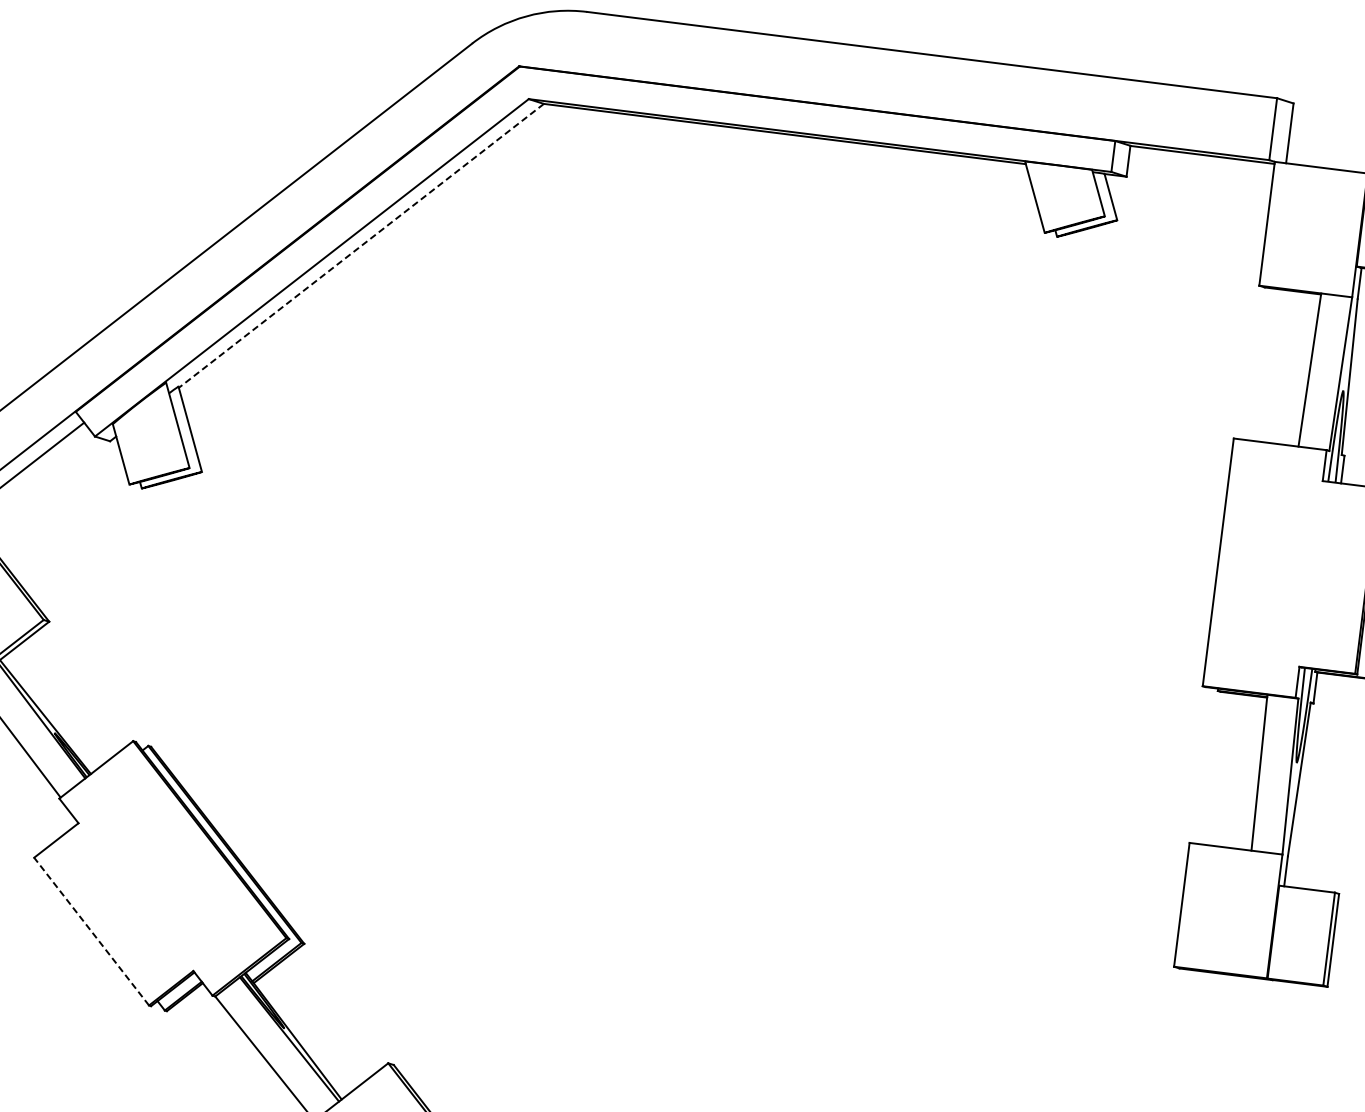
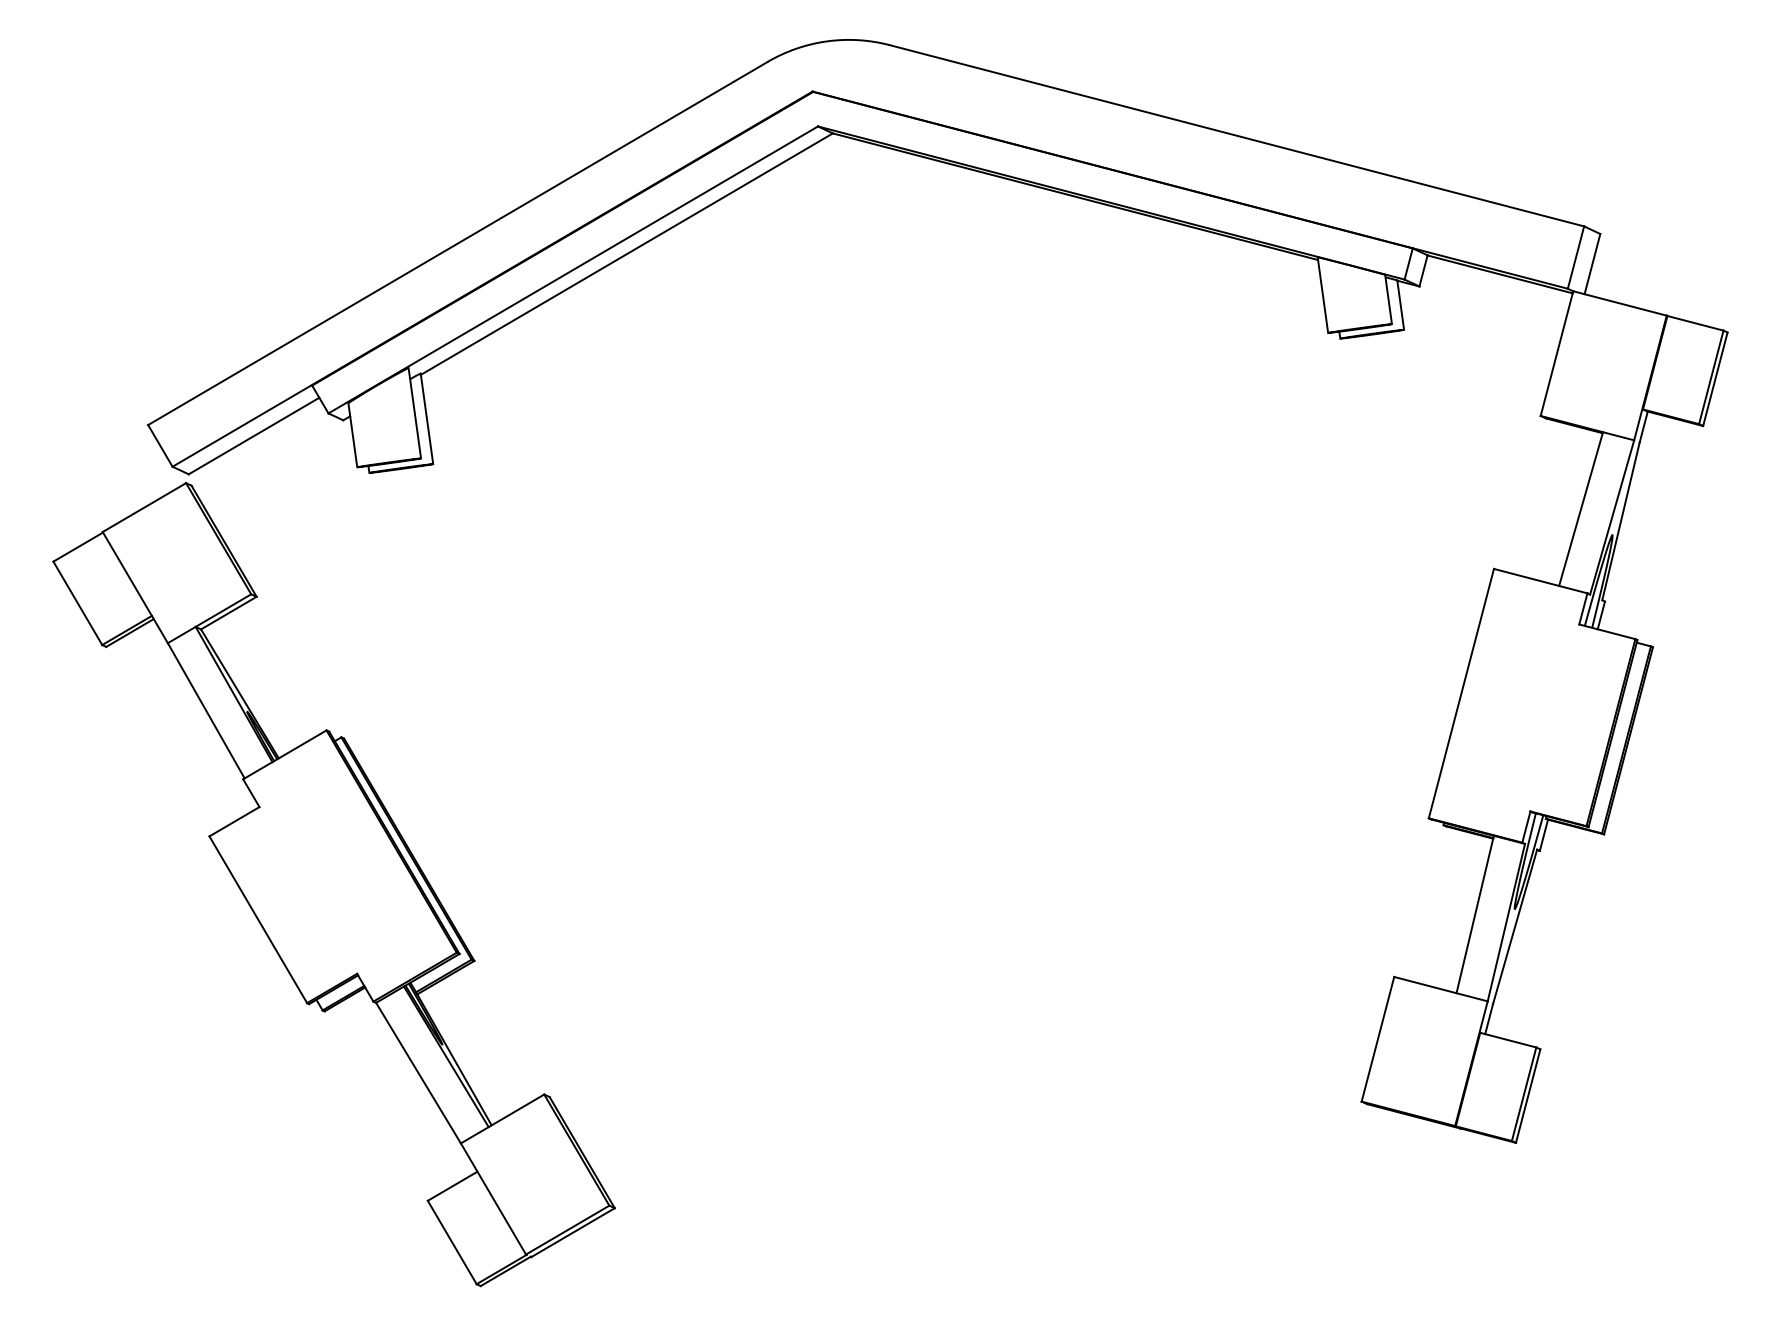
line: (361, 246) -> (626, 254), dashed -> solid
line: (91, 931) -> (258, 919), dashed -> solid

